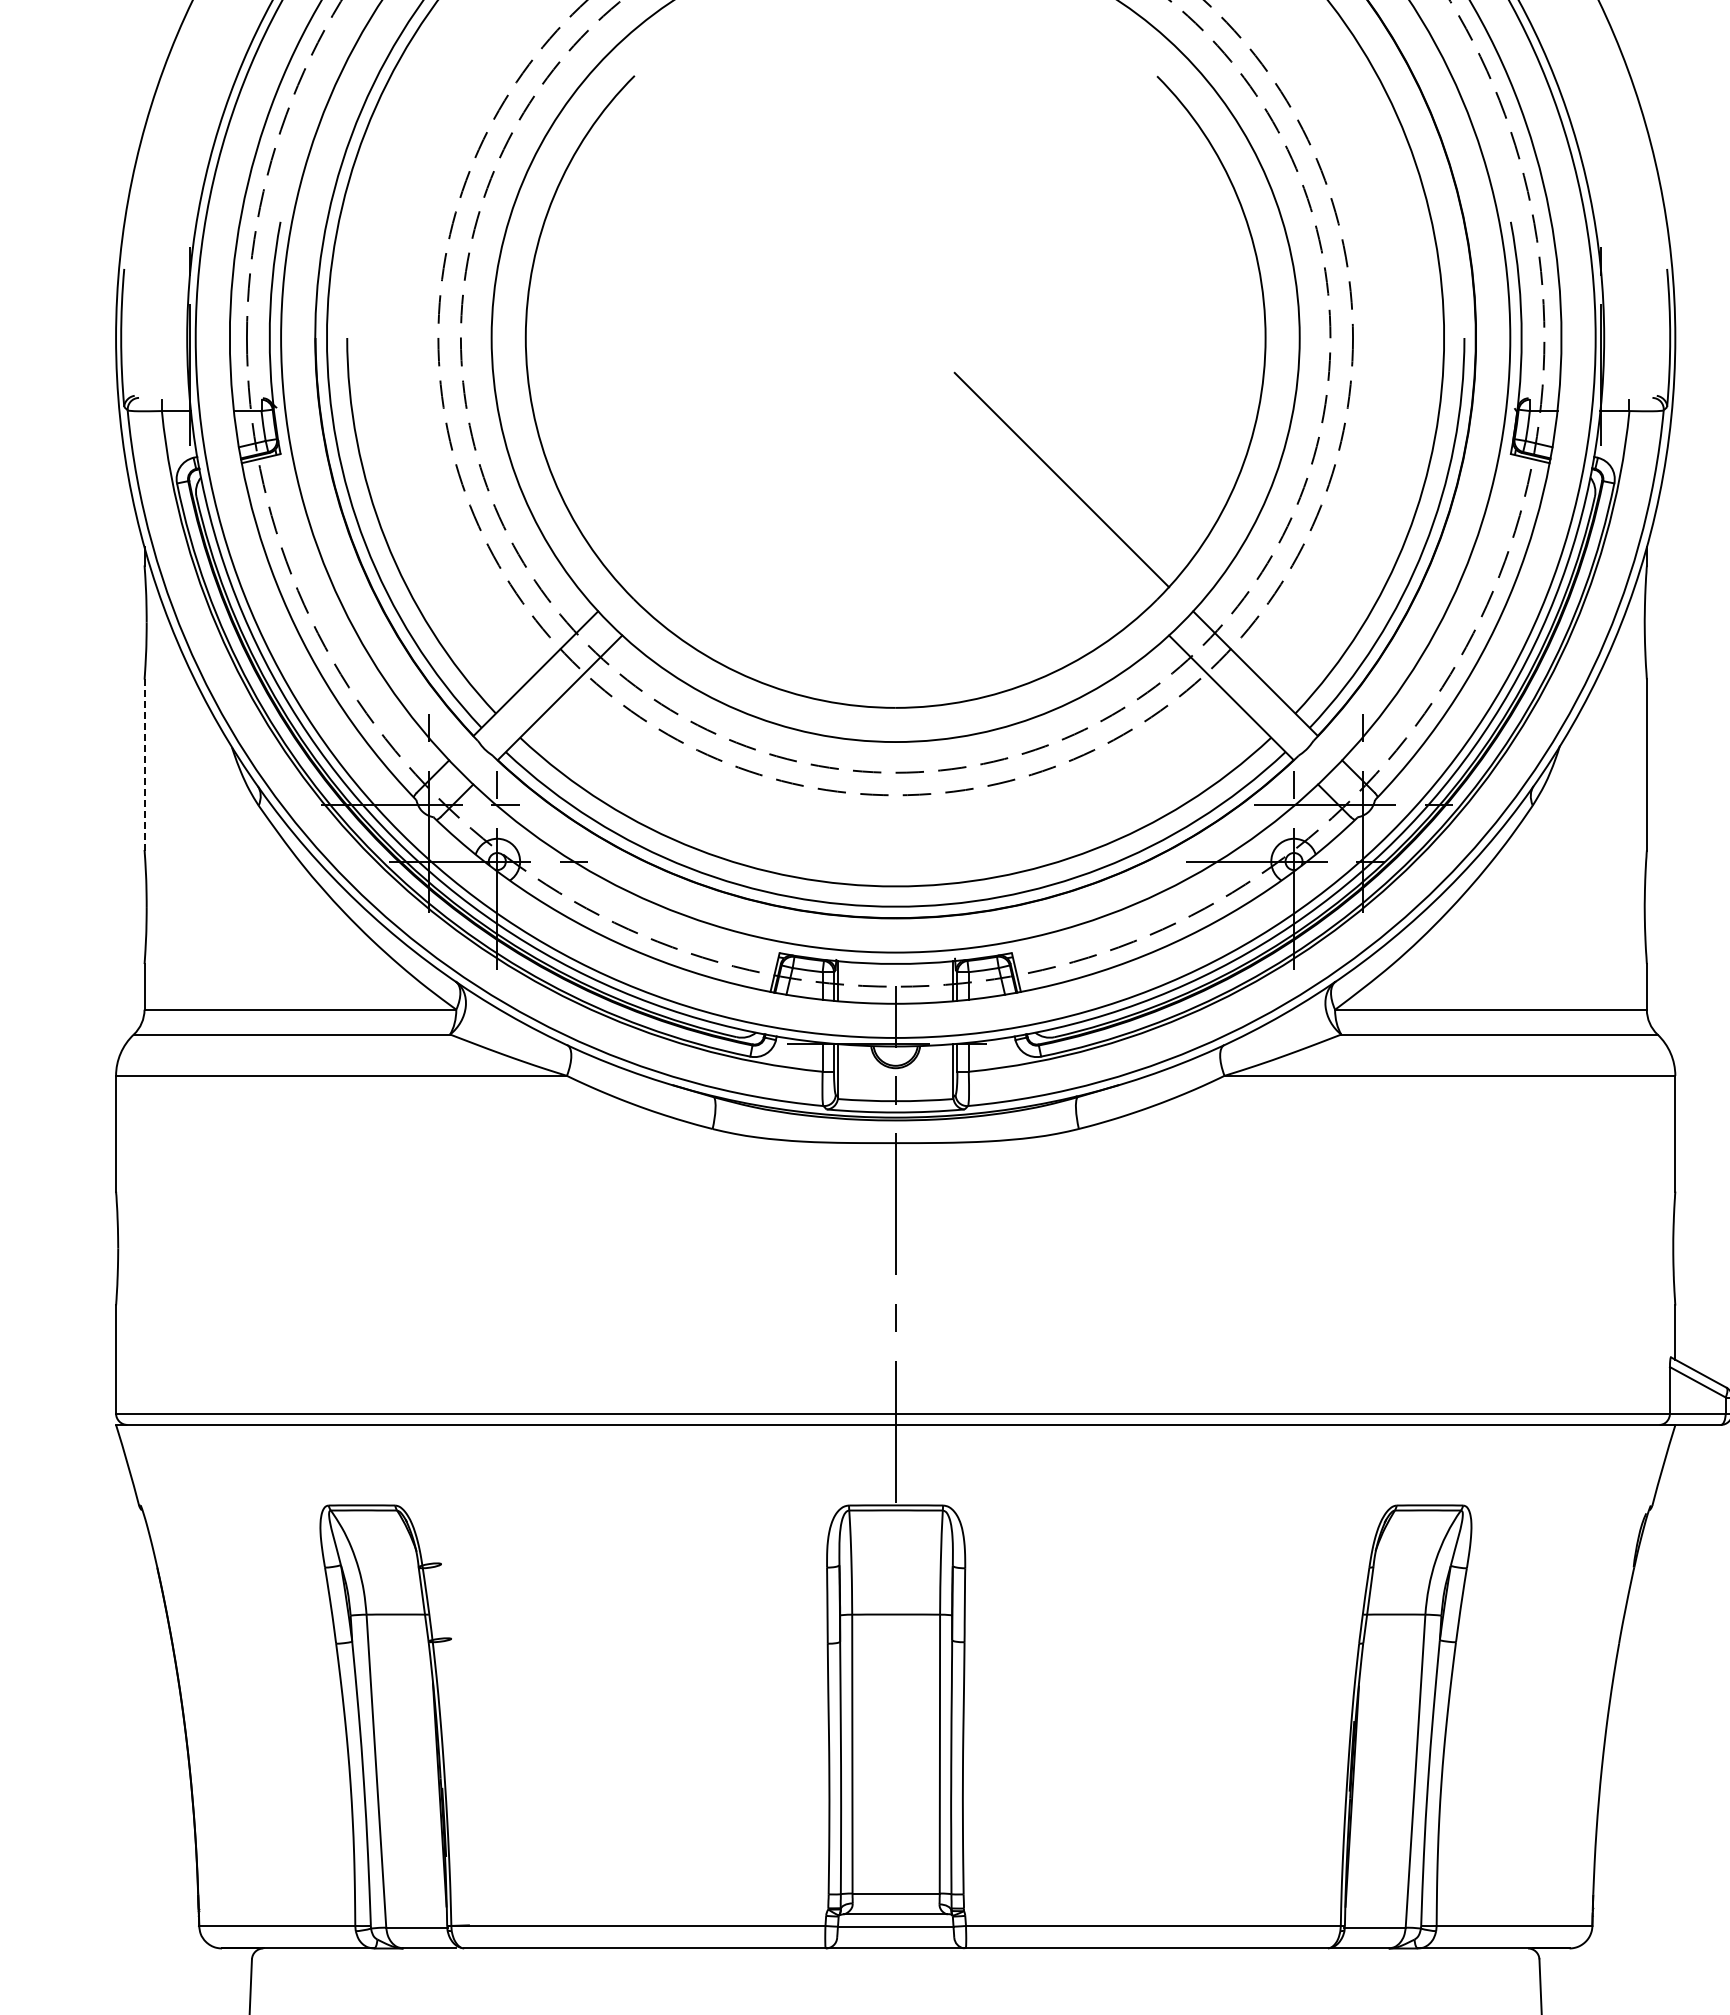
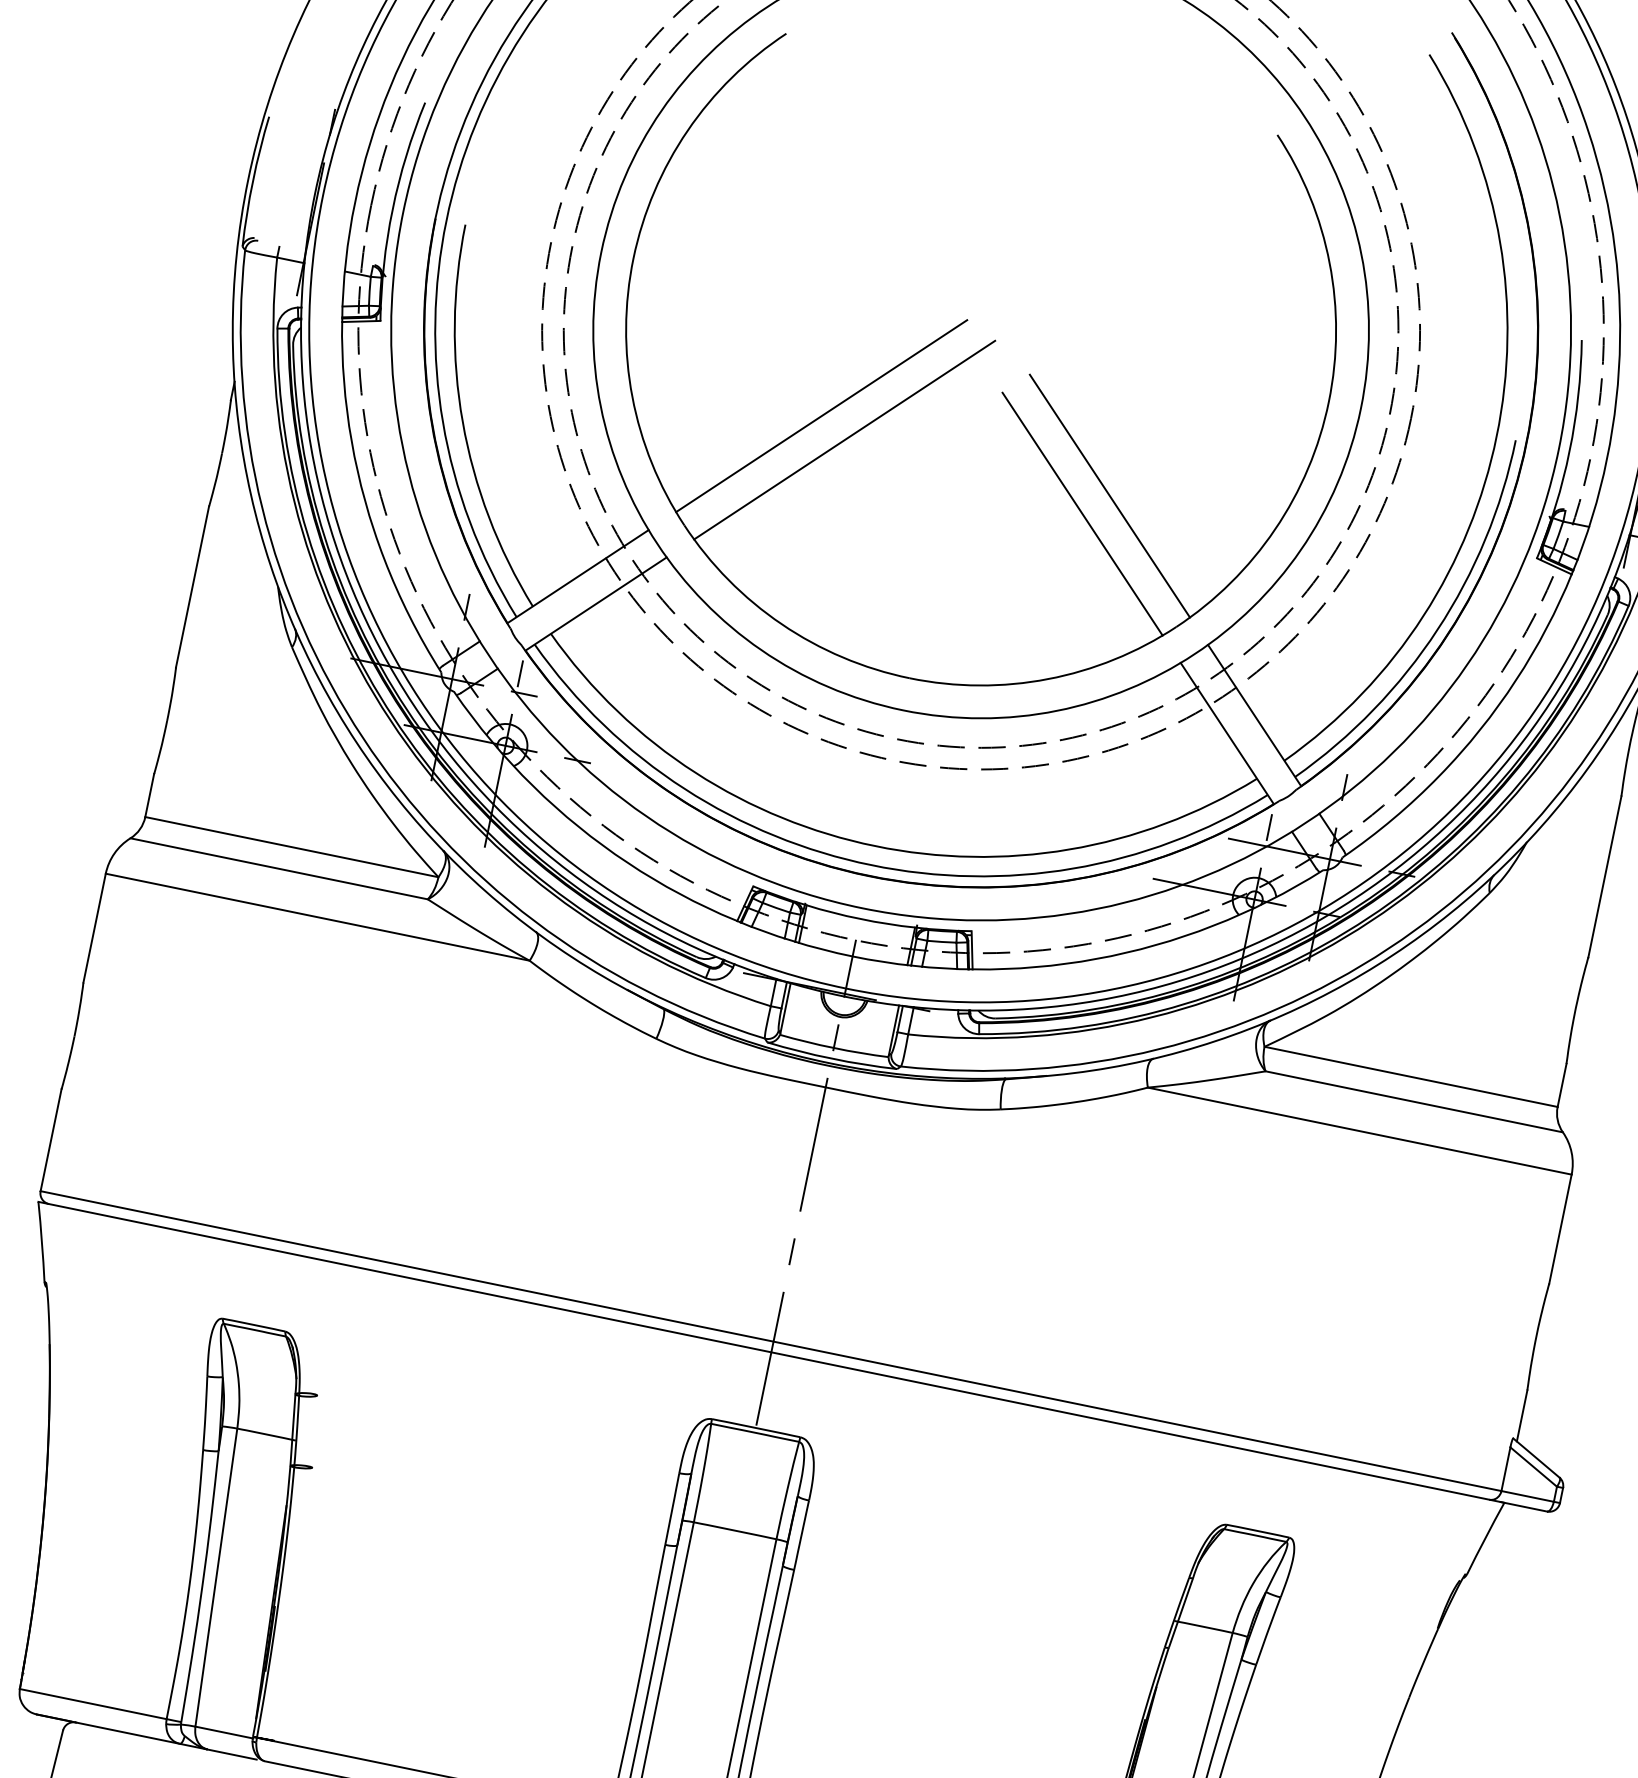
line: (750, 458) -> (821, 415), added
line: (779, 478) -> (844, 440), added
line: (1037, 504) -> (1082, 514), added
line: (144, 765) -> (192, 587), dashed -> solid

